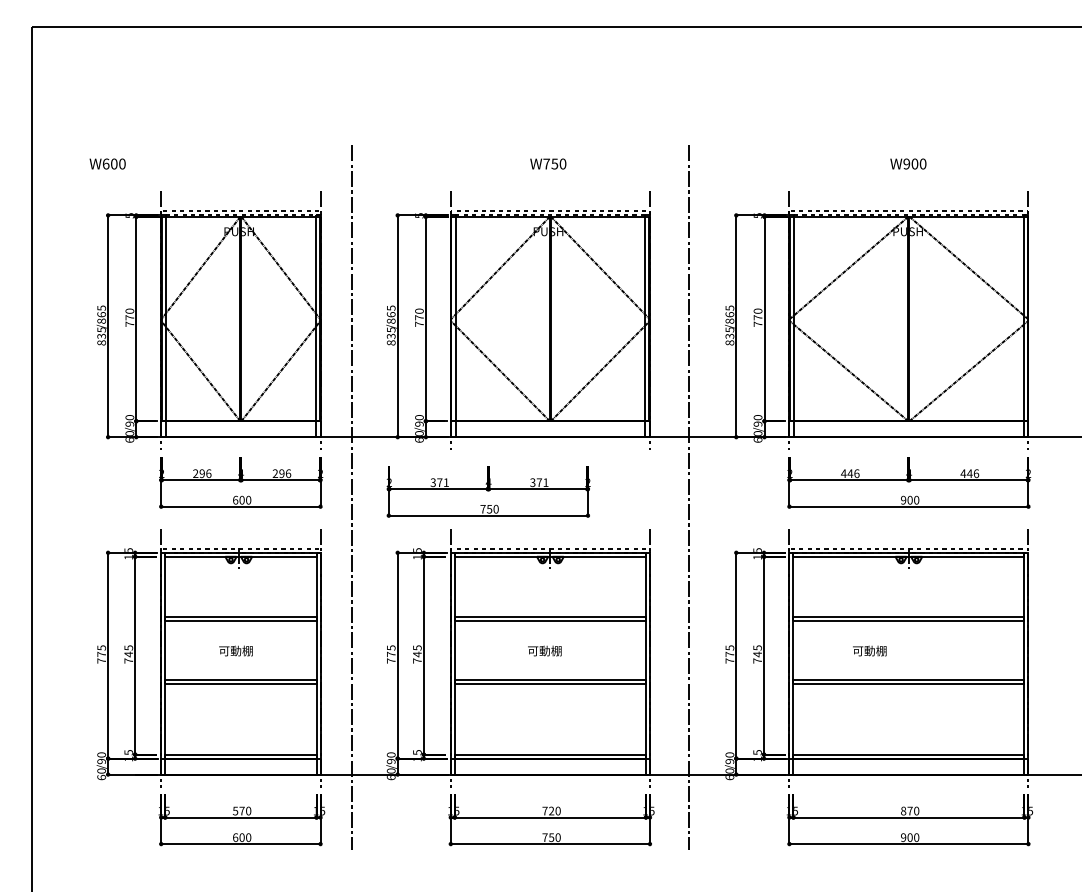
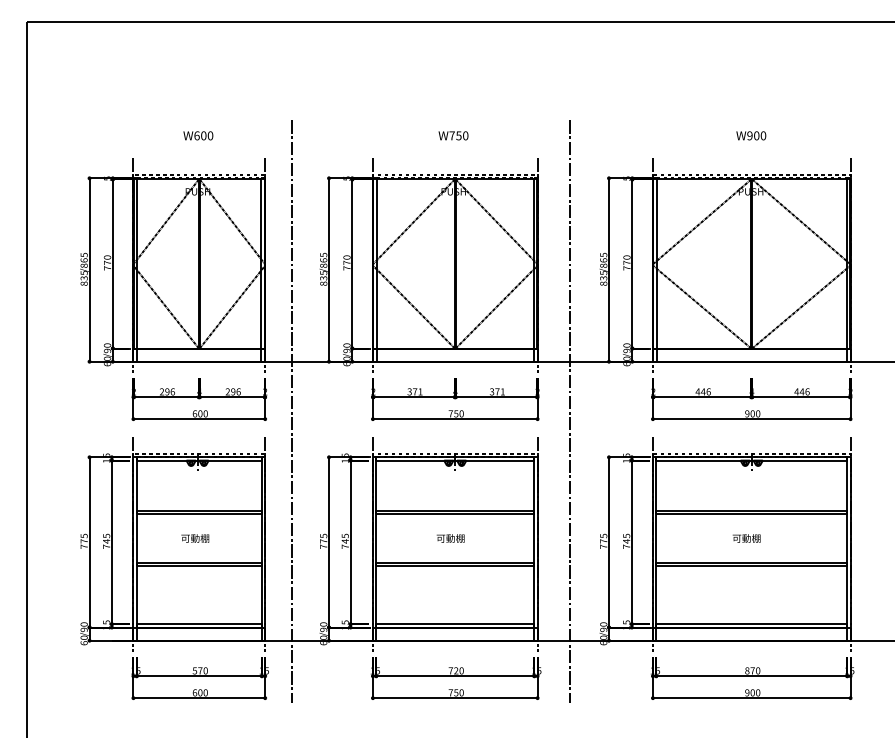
text: (107, 163) -> (198, 135), moved
part: (488, 491) -> (455, 399), moved
text: (869, 650) -> (746, 538), moved

